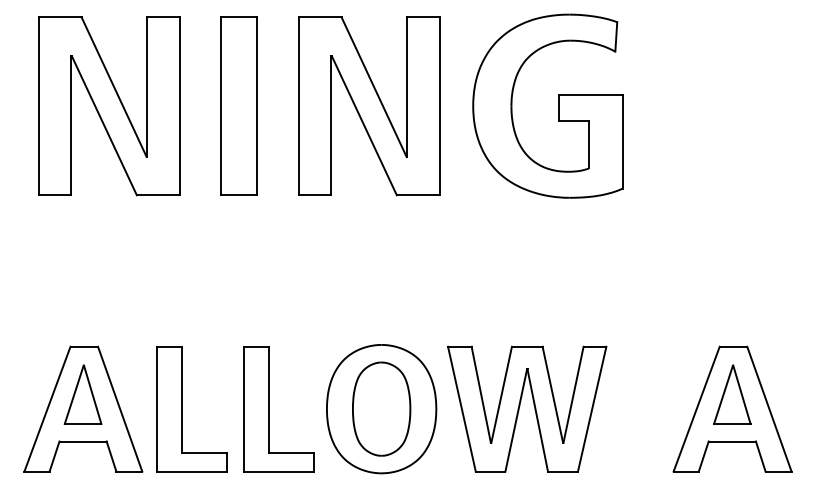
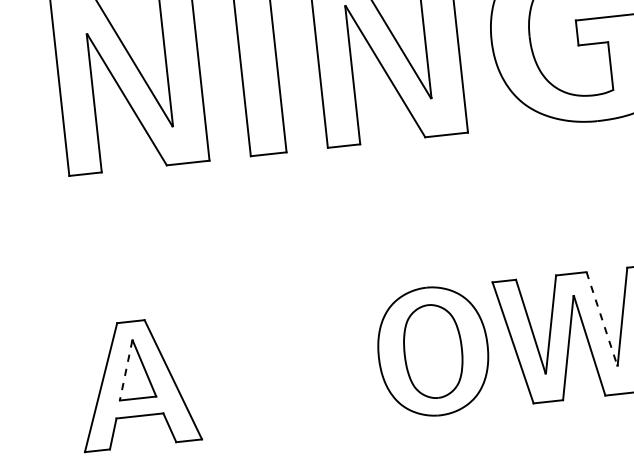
line: (74, 394) -> (126, 370), solid -> dashed
line: (552, 395) -> (601, 319), solid -> dashed
part: (182, 409) -> (235, 373), removed
part: (269, 409) -> (321, 364), removed

